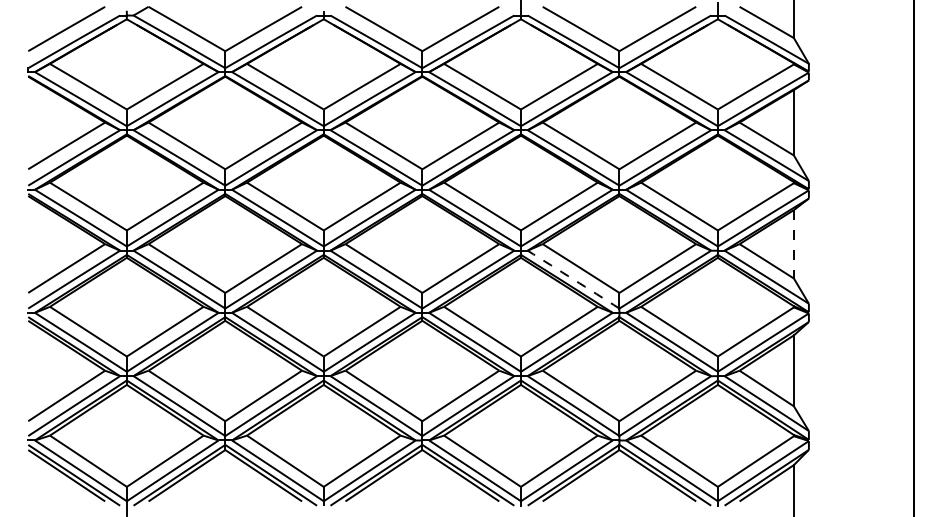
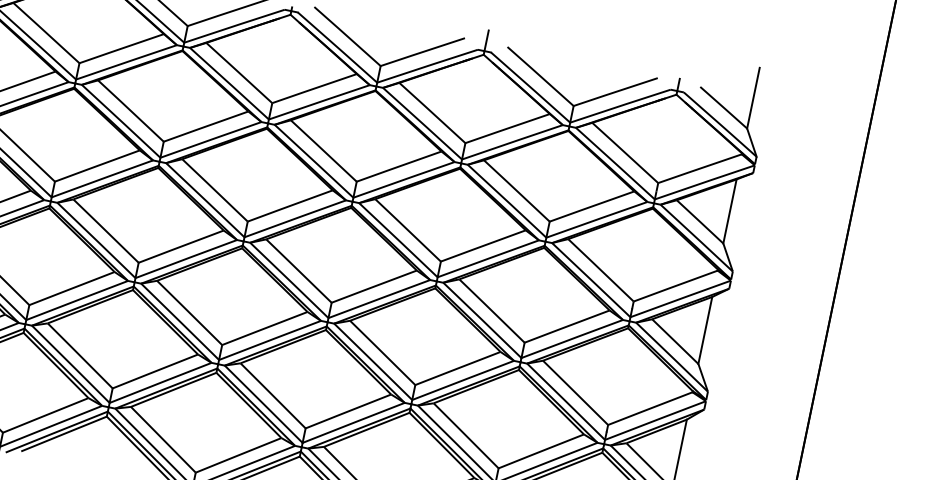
line: (793, 244) -> (704, 330), dashed -> solid
arc: (573, 279) -> (482, 320), dashed -> solid

